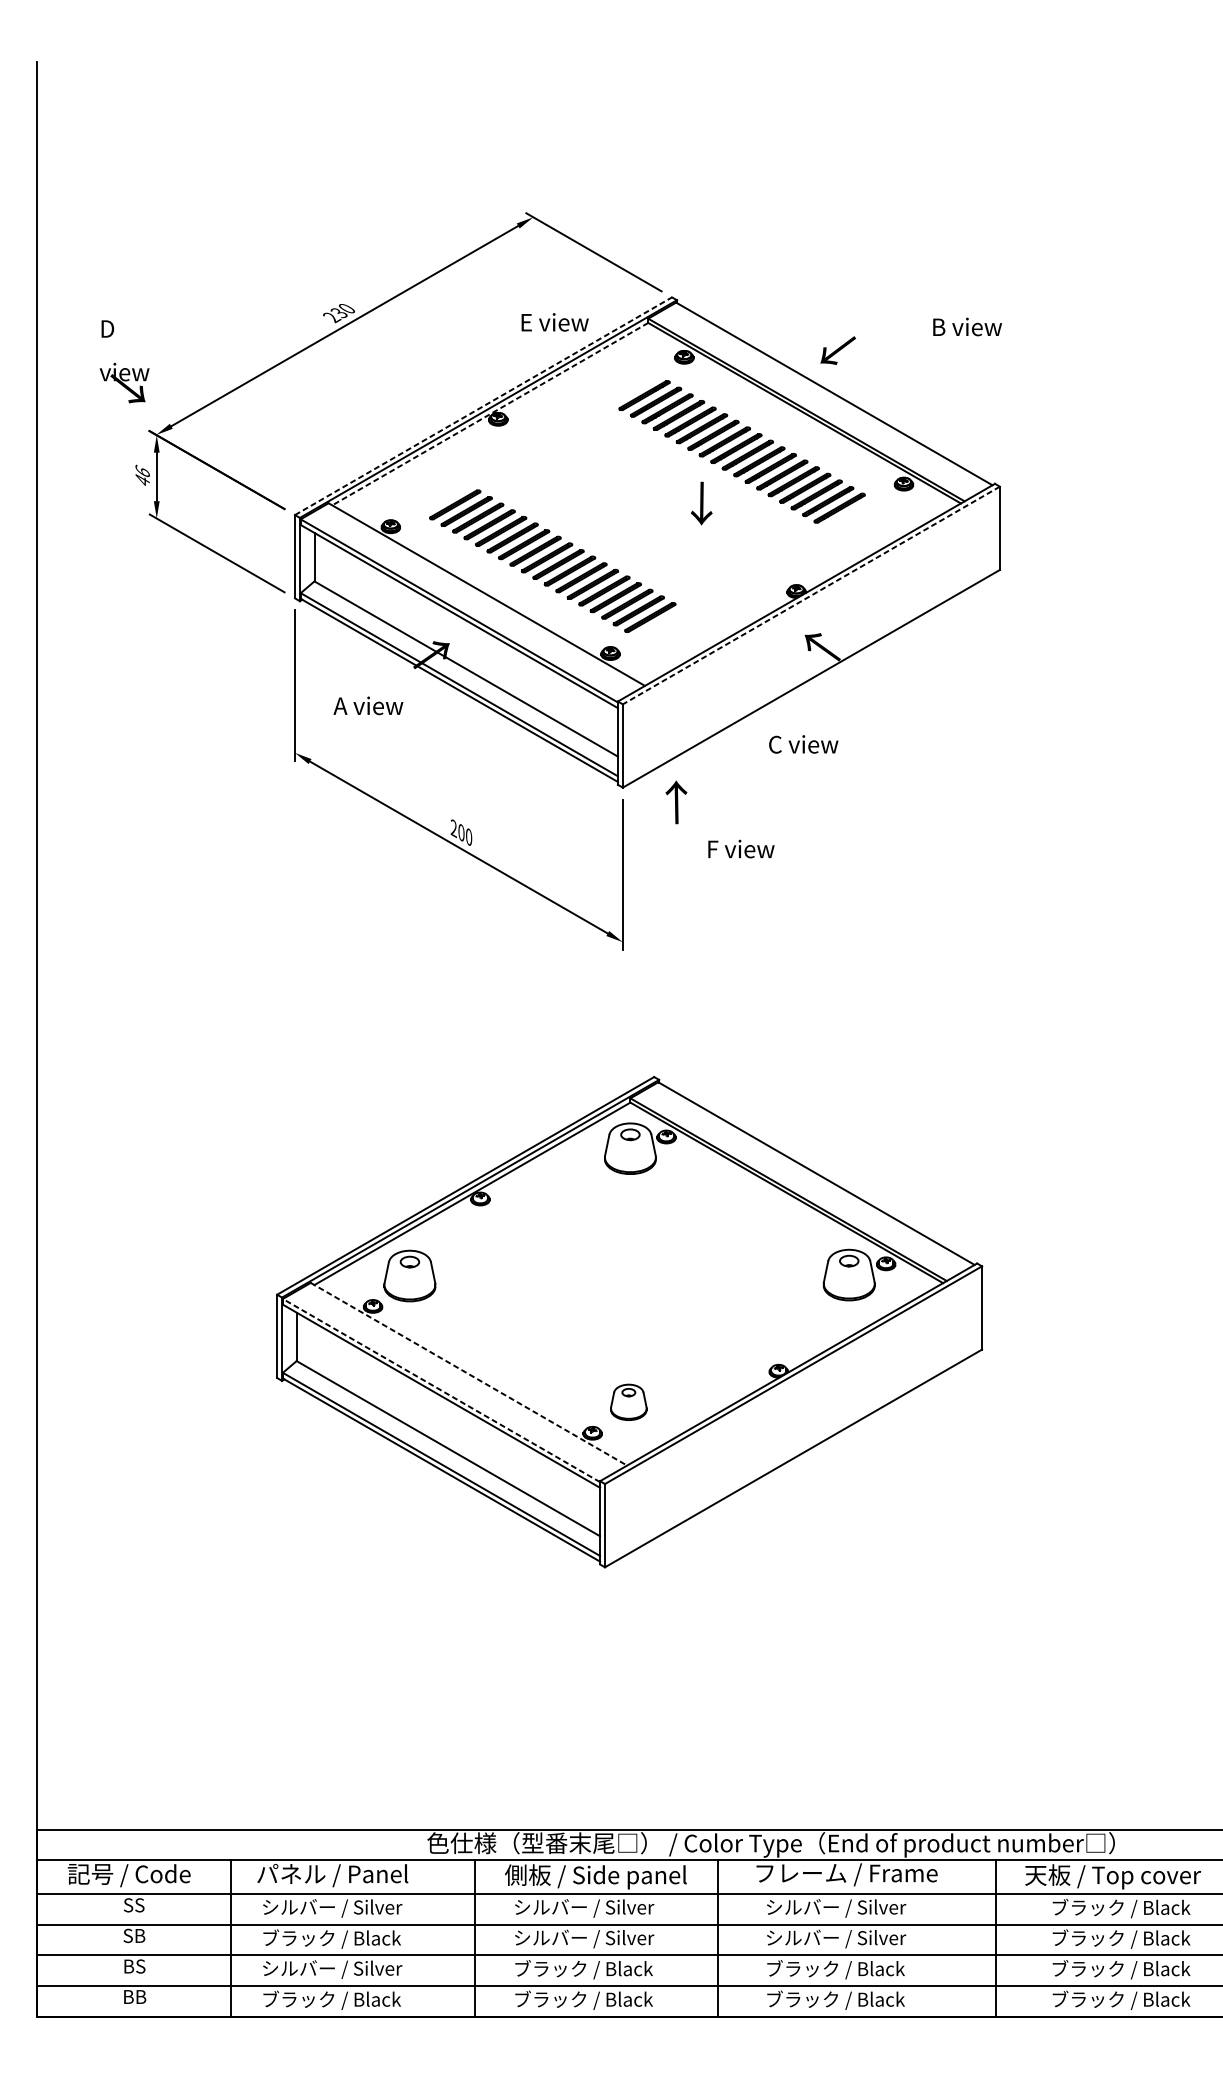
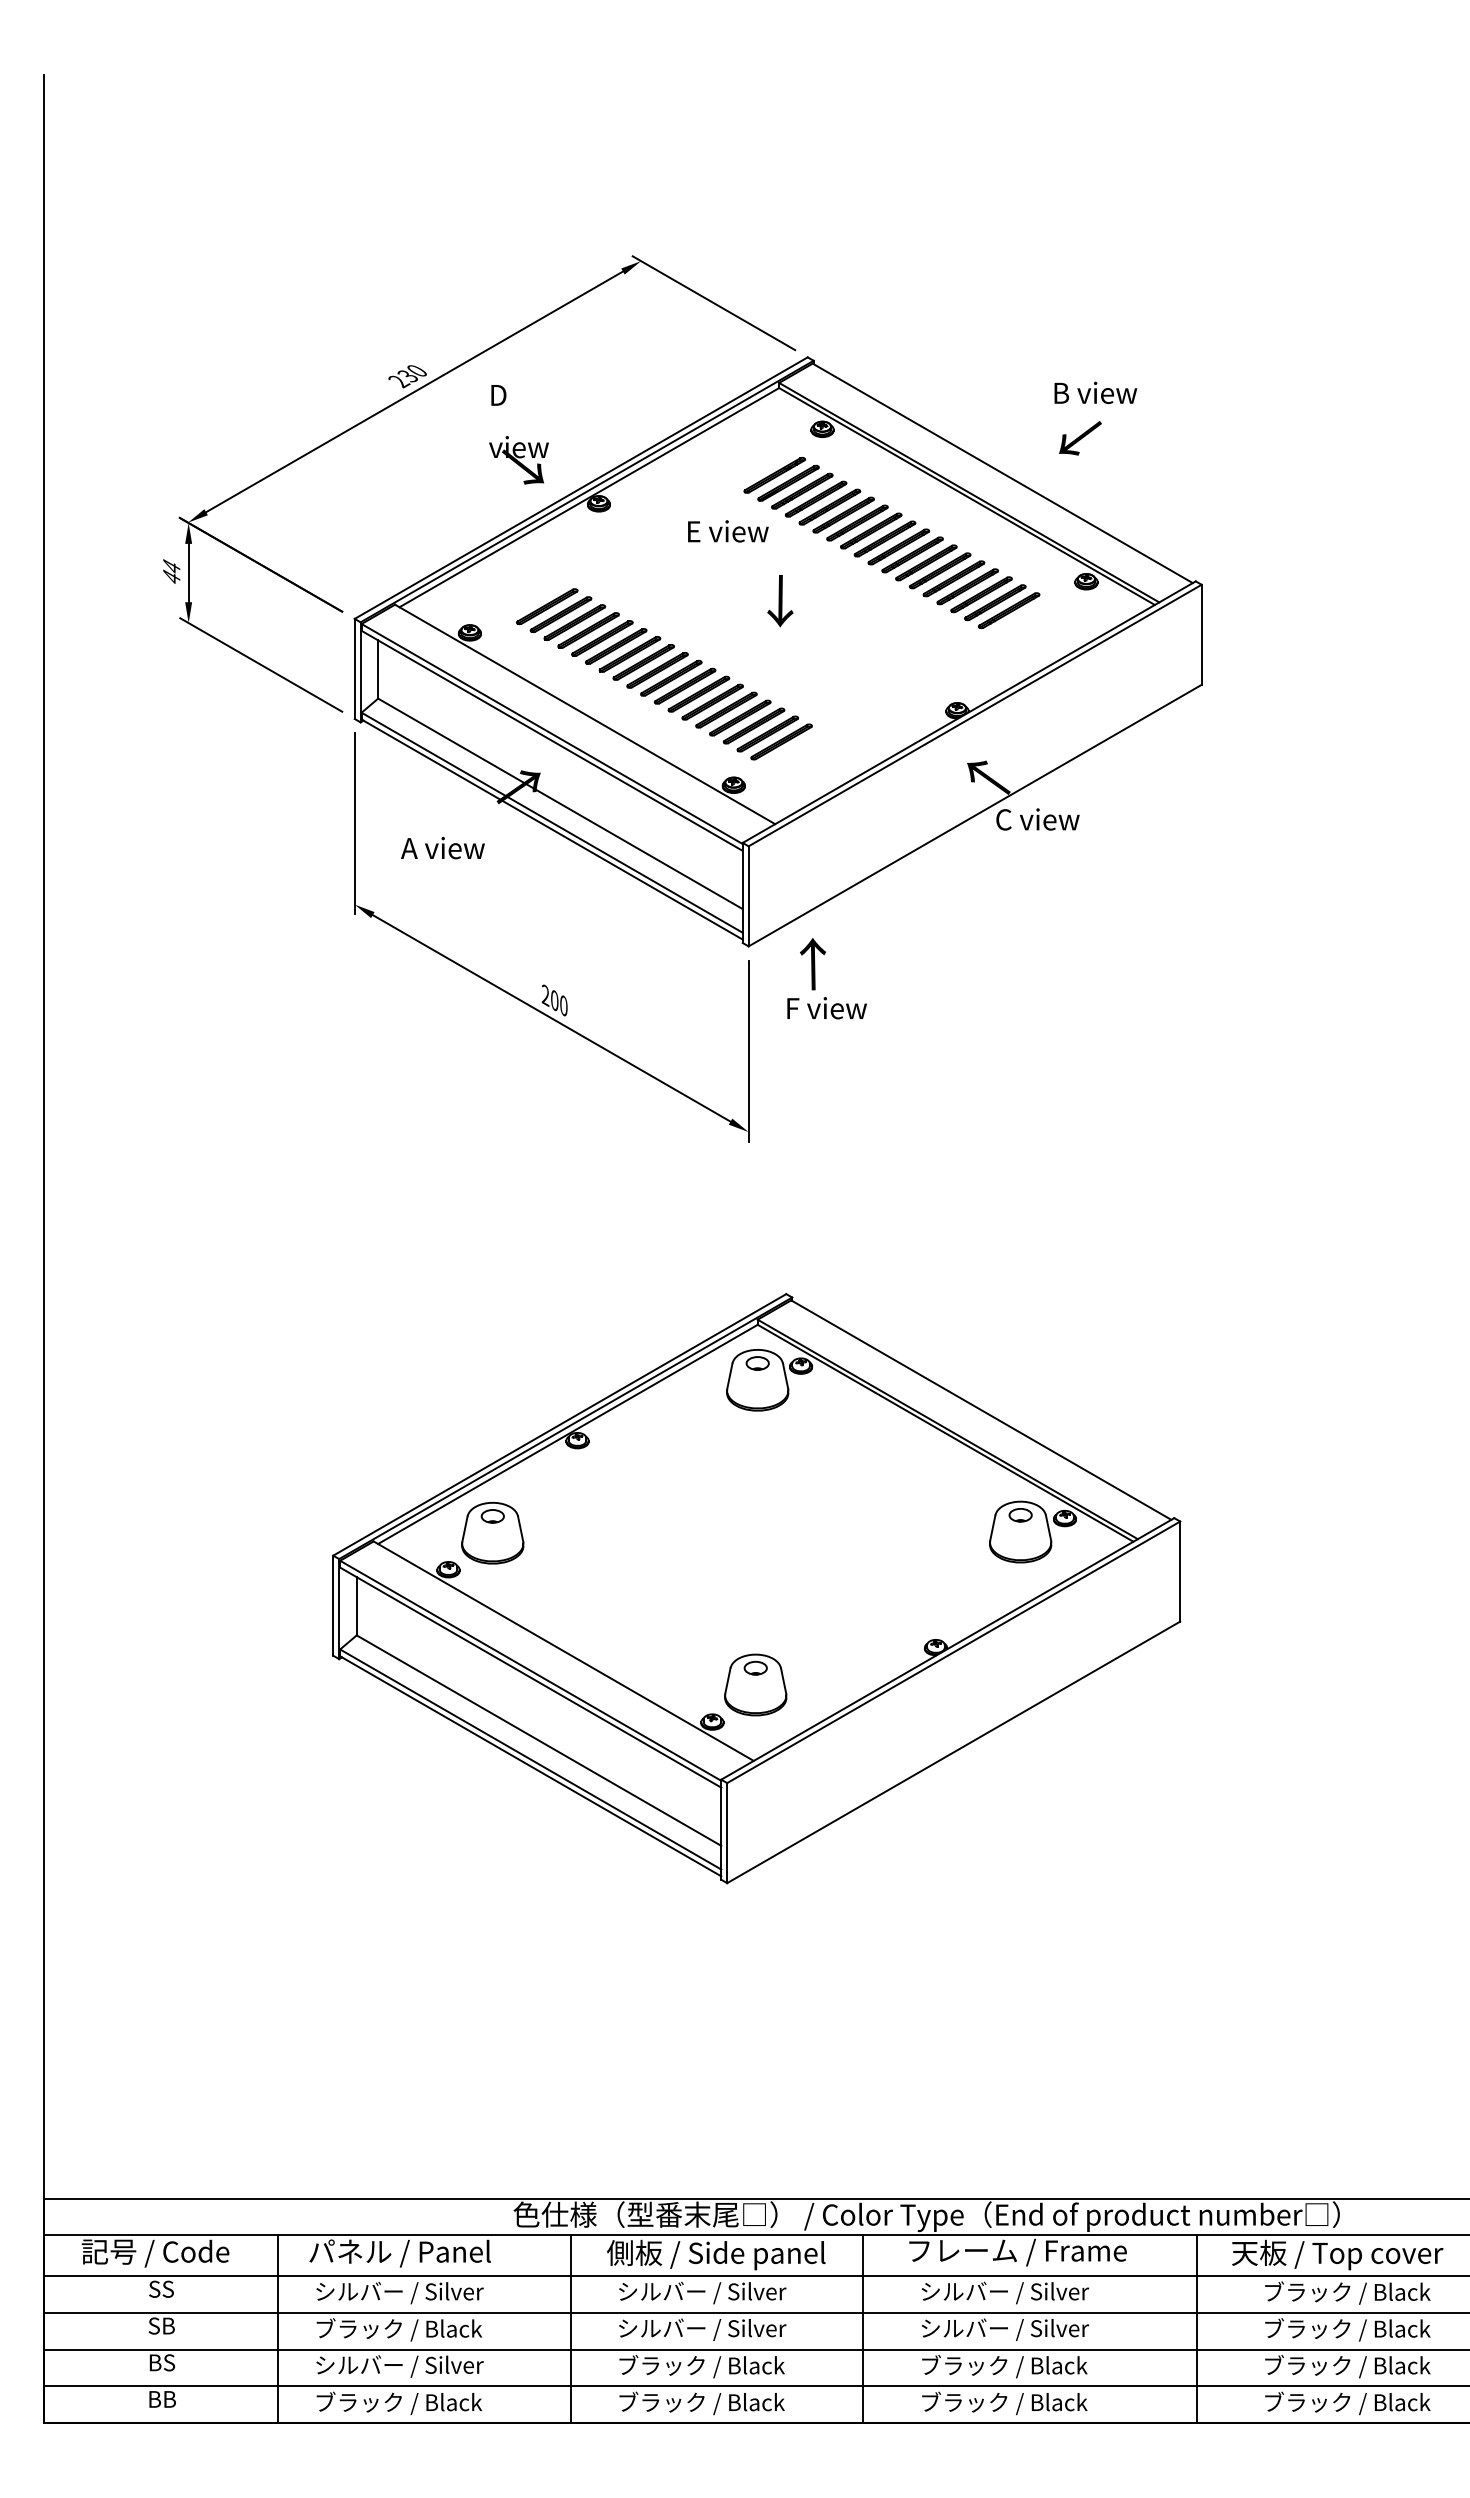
text: (555, 322) -> (728, 531), moved
text: (967, 326) -> (1095, 392), moved
text: (838, 350) -> (1080, 438), moved
text: (124, 361) -> (518, 434), moved
line: (483, 406) -> (581, 488), dashed -> solid
line: (489, 414) -> (588, 497), dashed -> solid
text: (142, 470) -> (171, 565), 46 -> 44
text: (701, 503) -> (780, 601), moved
line: (811, 595) -> (975, 715), dashed -> solid
text: (803, 744) -> (1037, 819), moved
text: (740, 849) -> (826, 1008), moved
line: (469, 1374) -> (564, 1651), dashed -> solid
line: (441, 1390) -> (530, 1670), dashed -> solid
part: (628, 1401) -> (755, 1684), size x1.43

